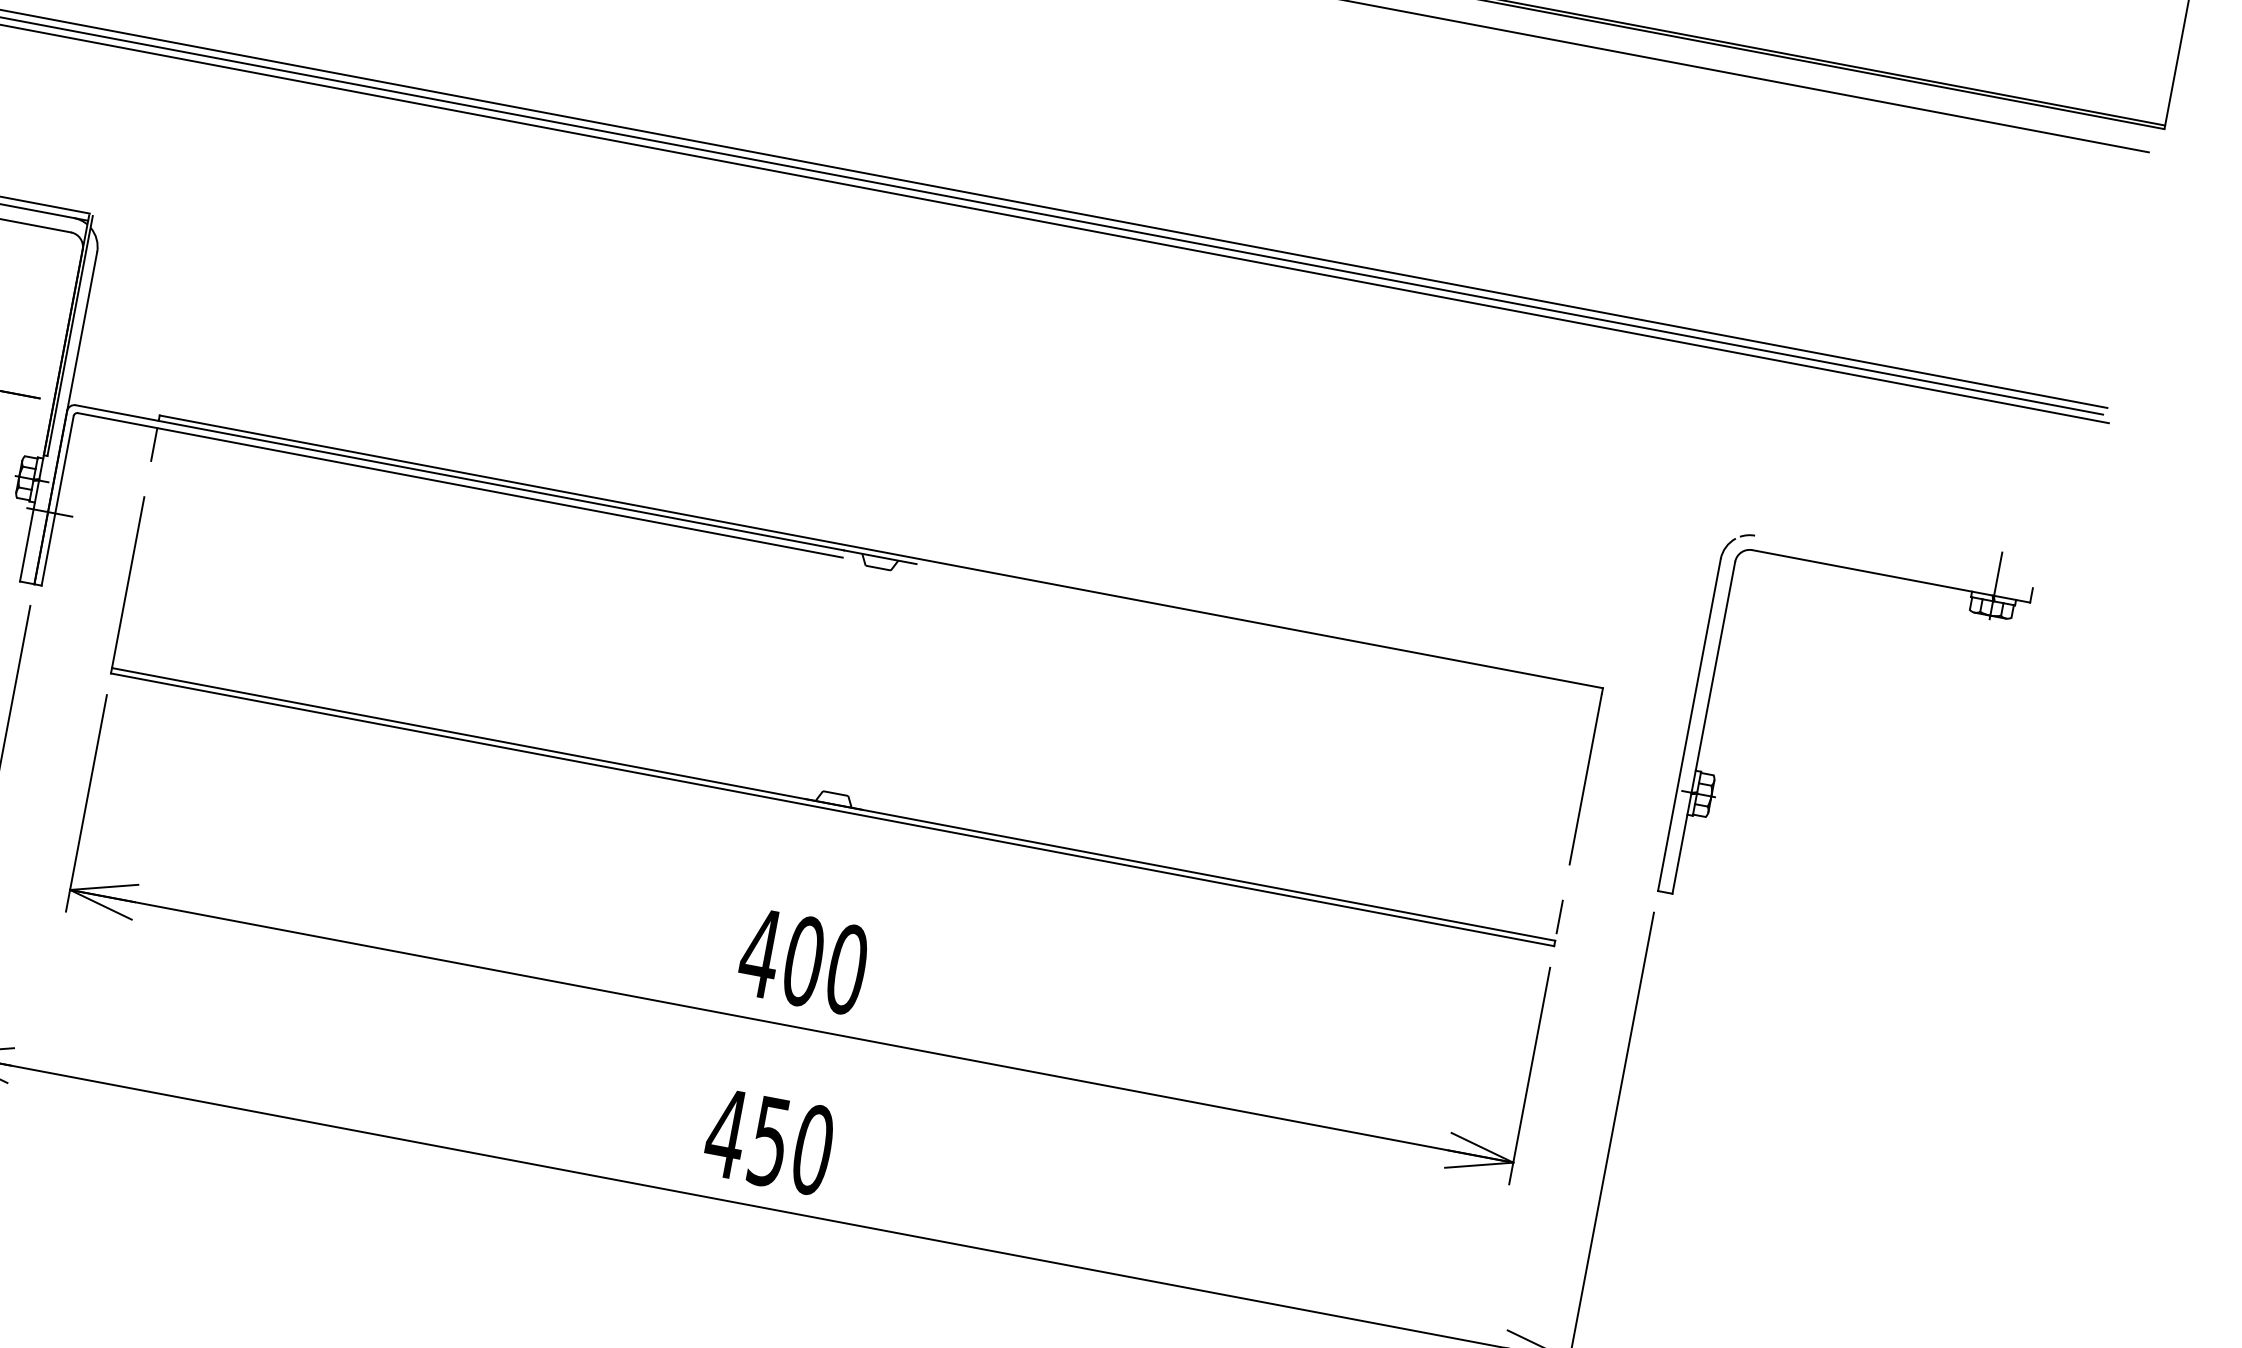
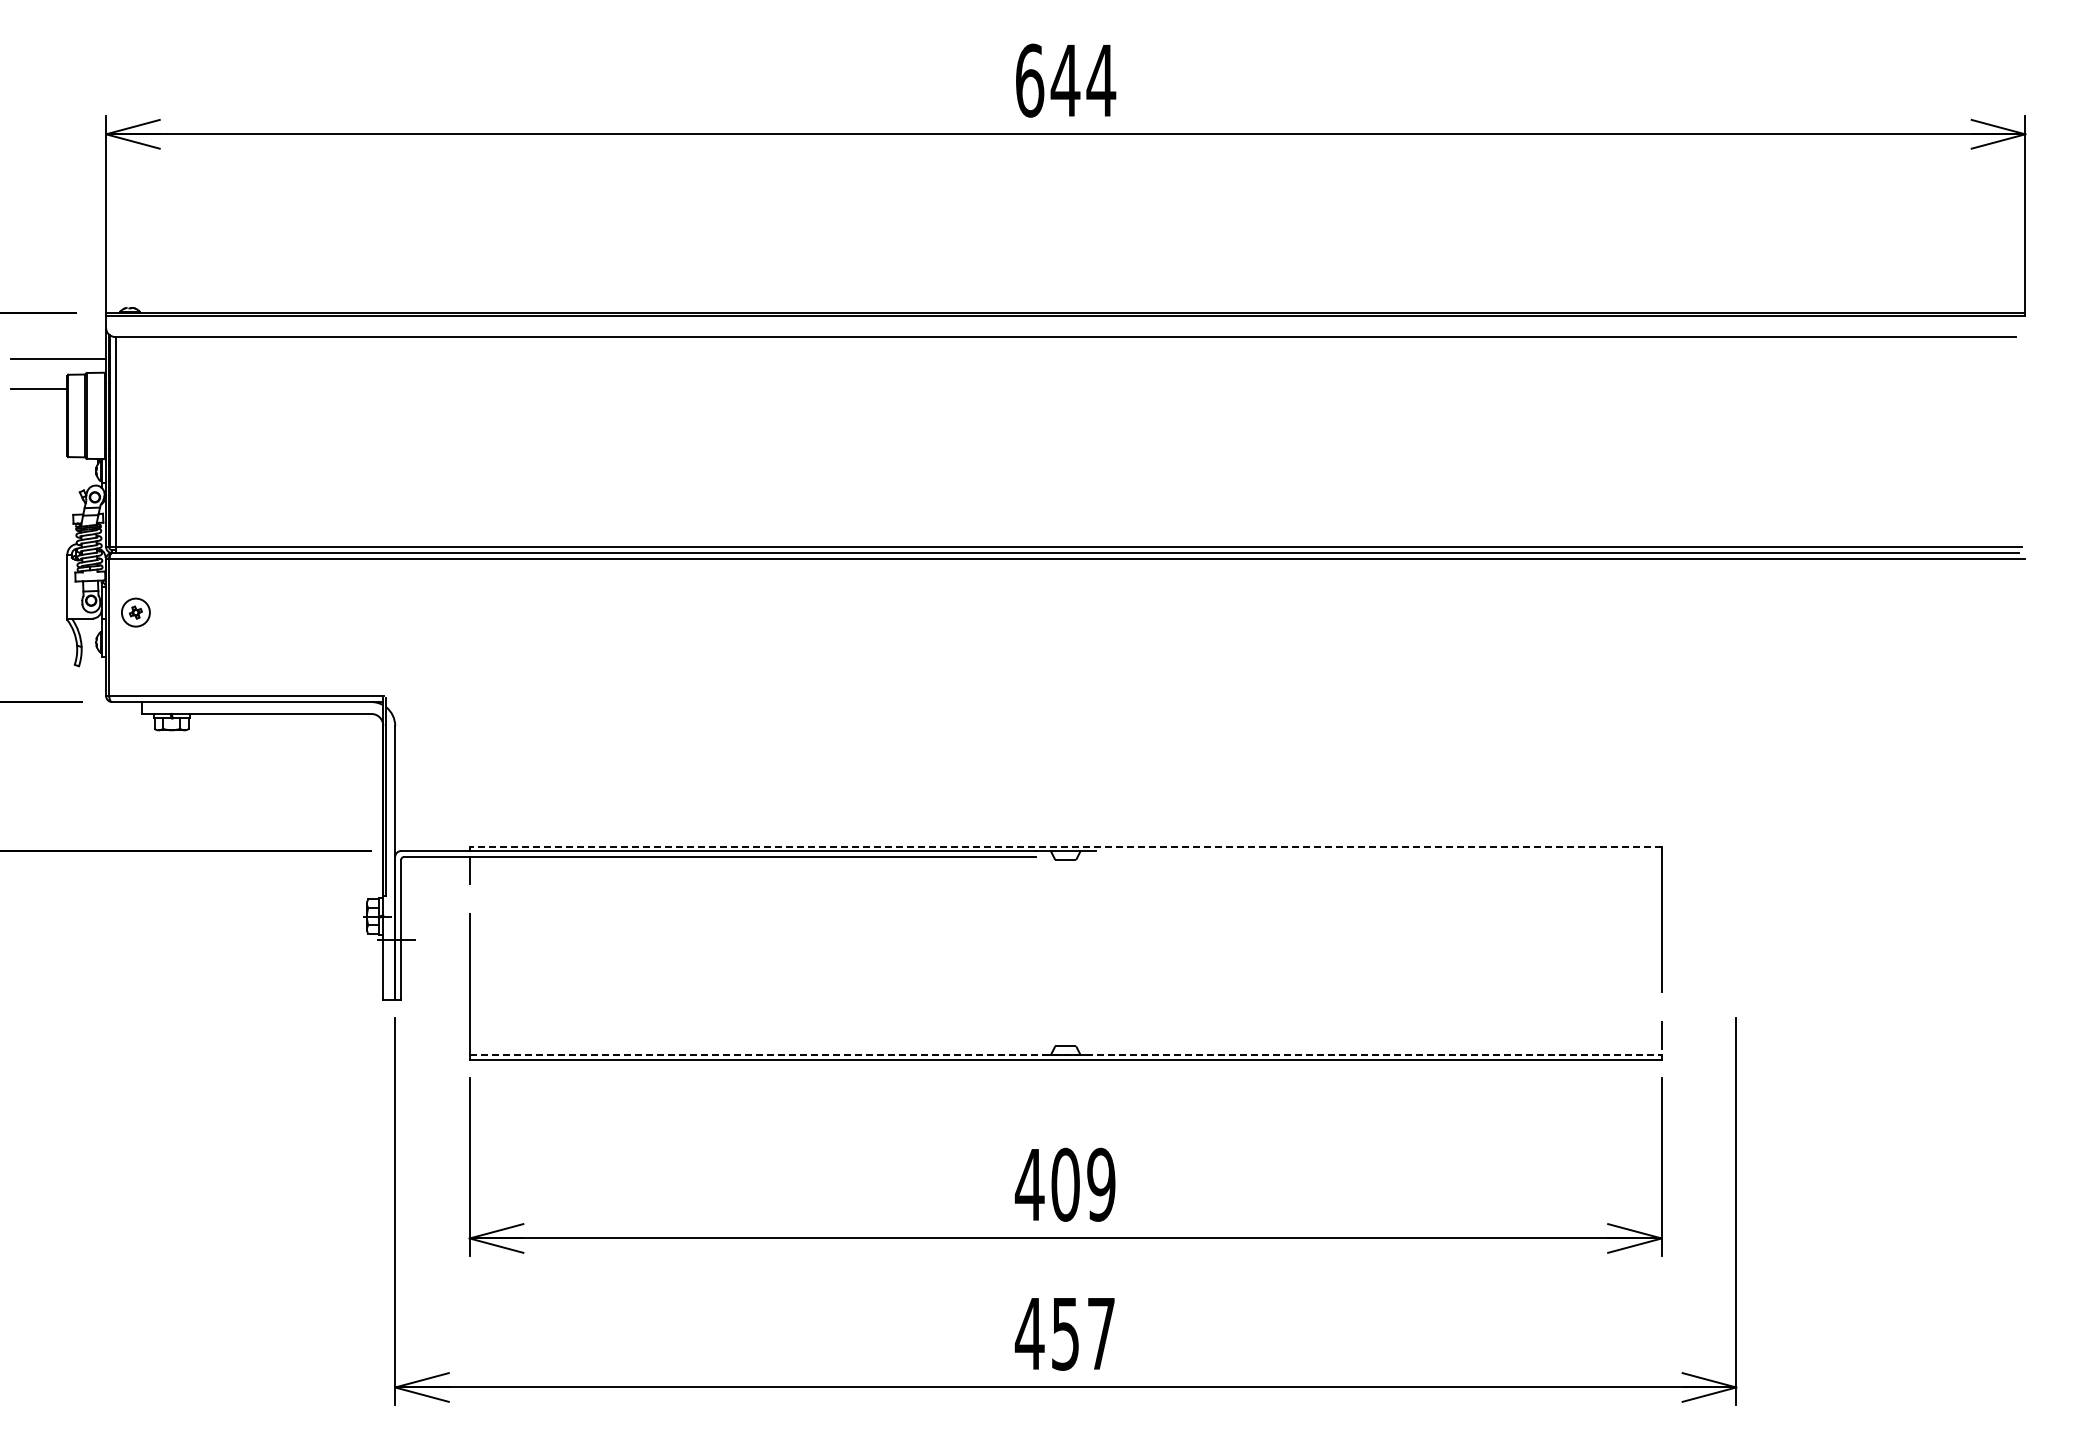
line: (881, 551) -> (1065, 846), solid -> dashed
part: (1709, 698) -> (1748, 838), removed
line: (834, 804) -> (1066, 1055), solid -> dashed
text: (847, 969) -> (1101, 1184), 400 -> 409
text: (813, 1149) -> (1101, 1333), 450 -> 457

